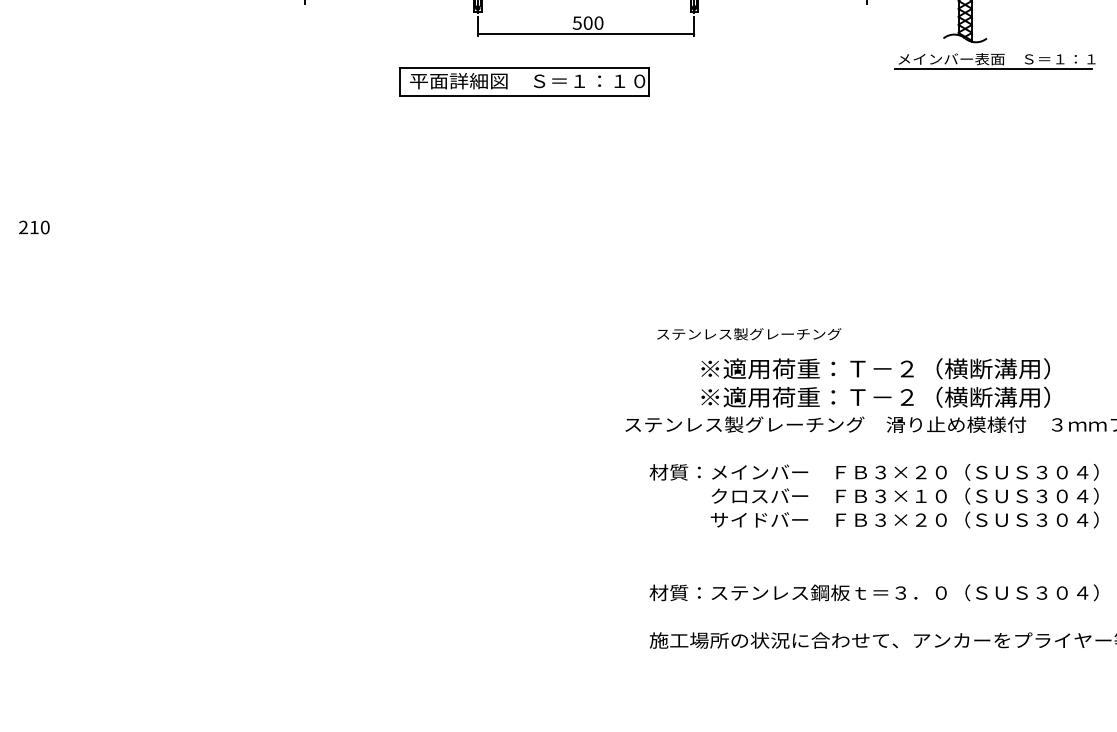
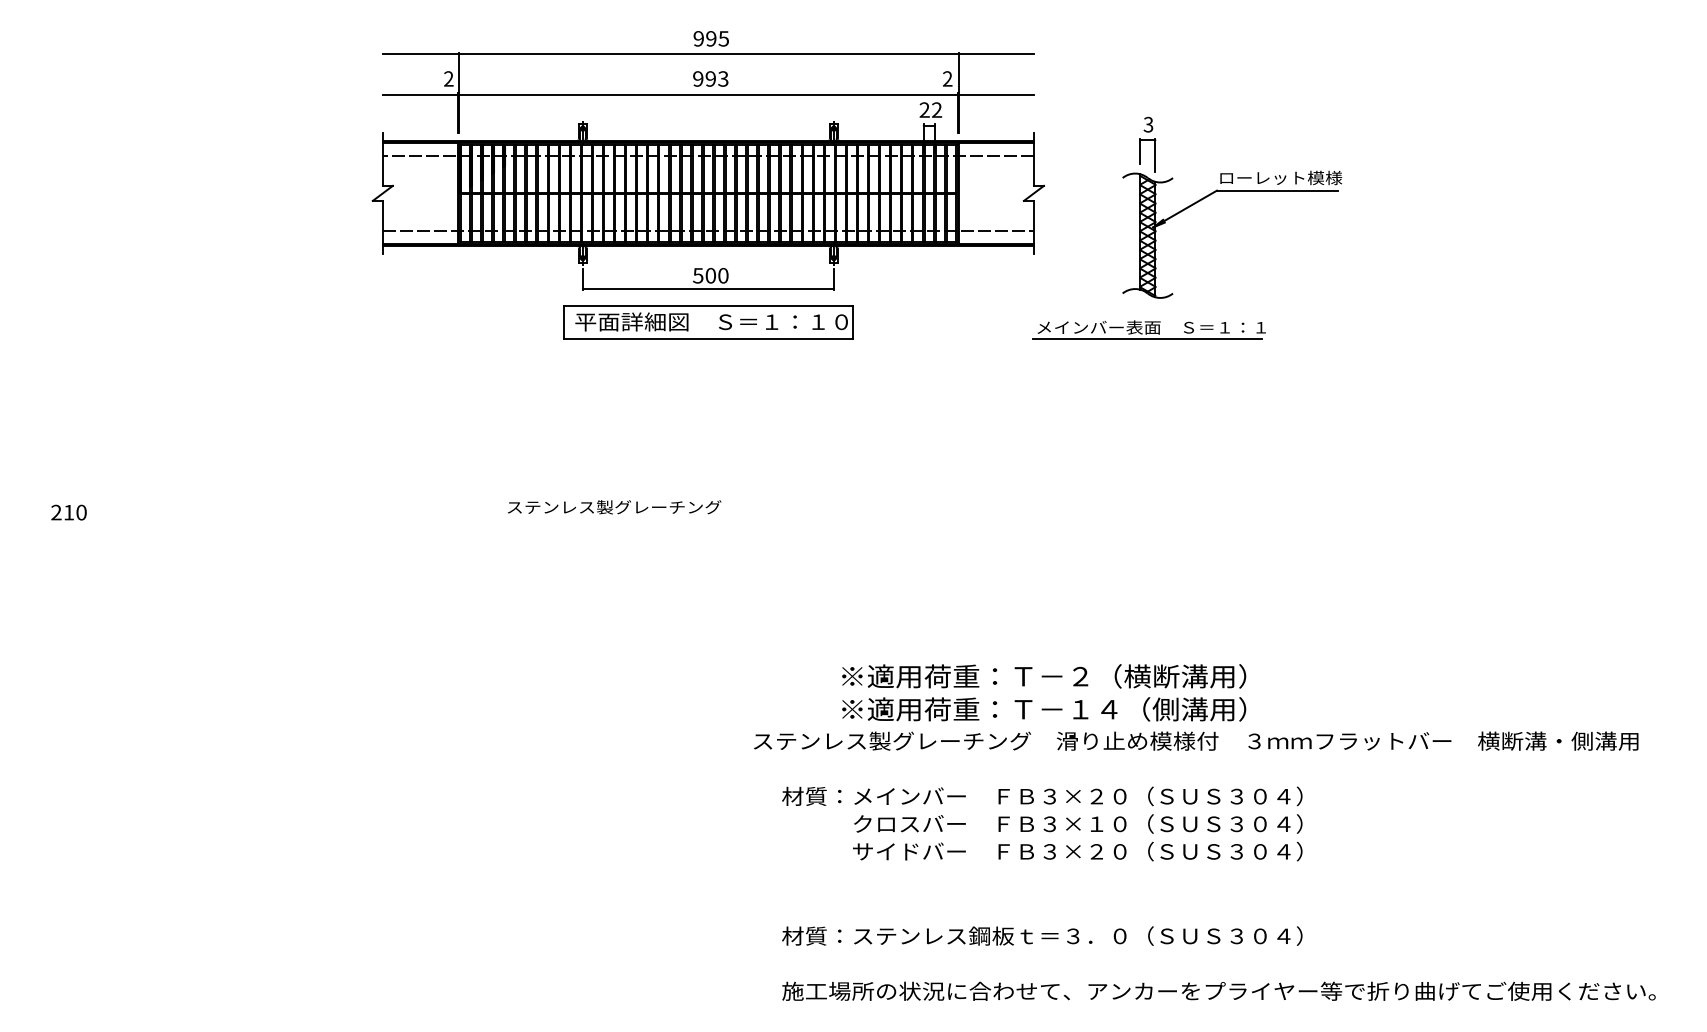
part: (994, 60) -> (1148, 329), moved
part: (524, 81) -> (708, 322), moved
text: (749, 334) -> (614, 507), moved
text: (946, 397) -> (1126, 709), ※適用荷重：Ｔ－２（横断溝用） -> ※適用荷重：Ｔ－１４（側溝用）

